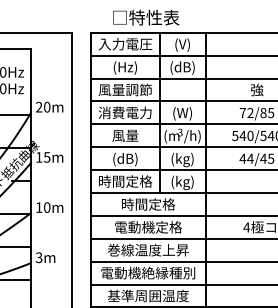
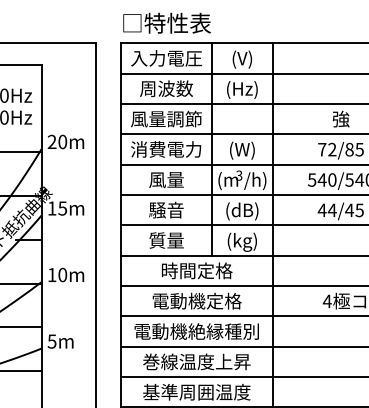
text: (145, 17) -> (166, 22), moved
text: (125, 67) -> (166, 89), (Hz) -> 周波数
text: (182, 67) -> (242, 89), (dB) -> (Hz)
text: (125, 158) -> (166, 210), (dB) -> 騒音
text: (182, 159) -> (242, 211), (kg) -> (dB)
text: (125, 181) -> (166, 240), 時間定格 -> 質量
text: (148, 250) -> (196, 331), 巻線温度上昇 -> 電動機絶縁種別
text: (39, 256) -> (52, 340), 3m -> 5m
text: (148, 272) -> (196, 361), 電動機絶縁種別 -> 巻線温度上昇

